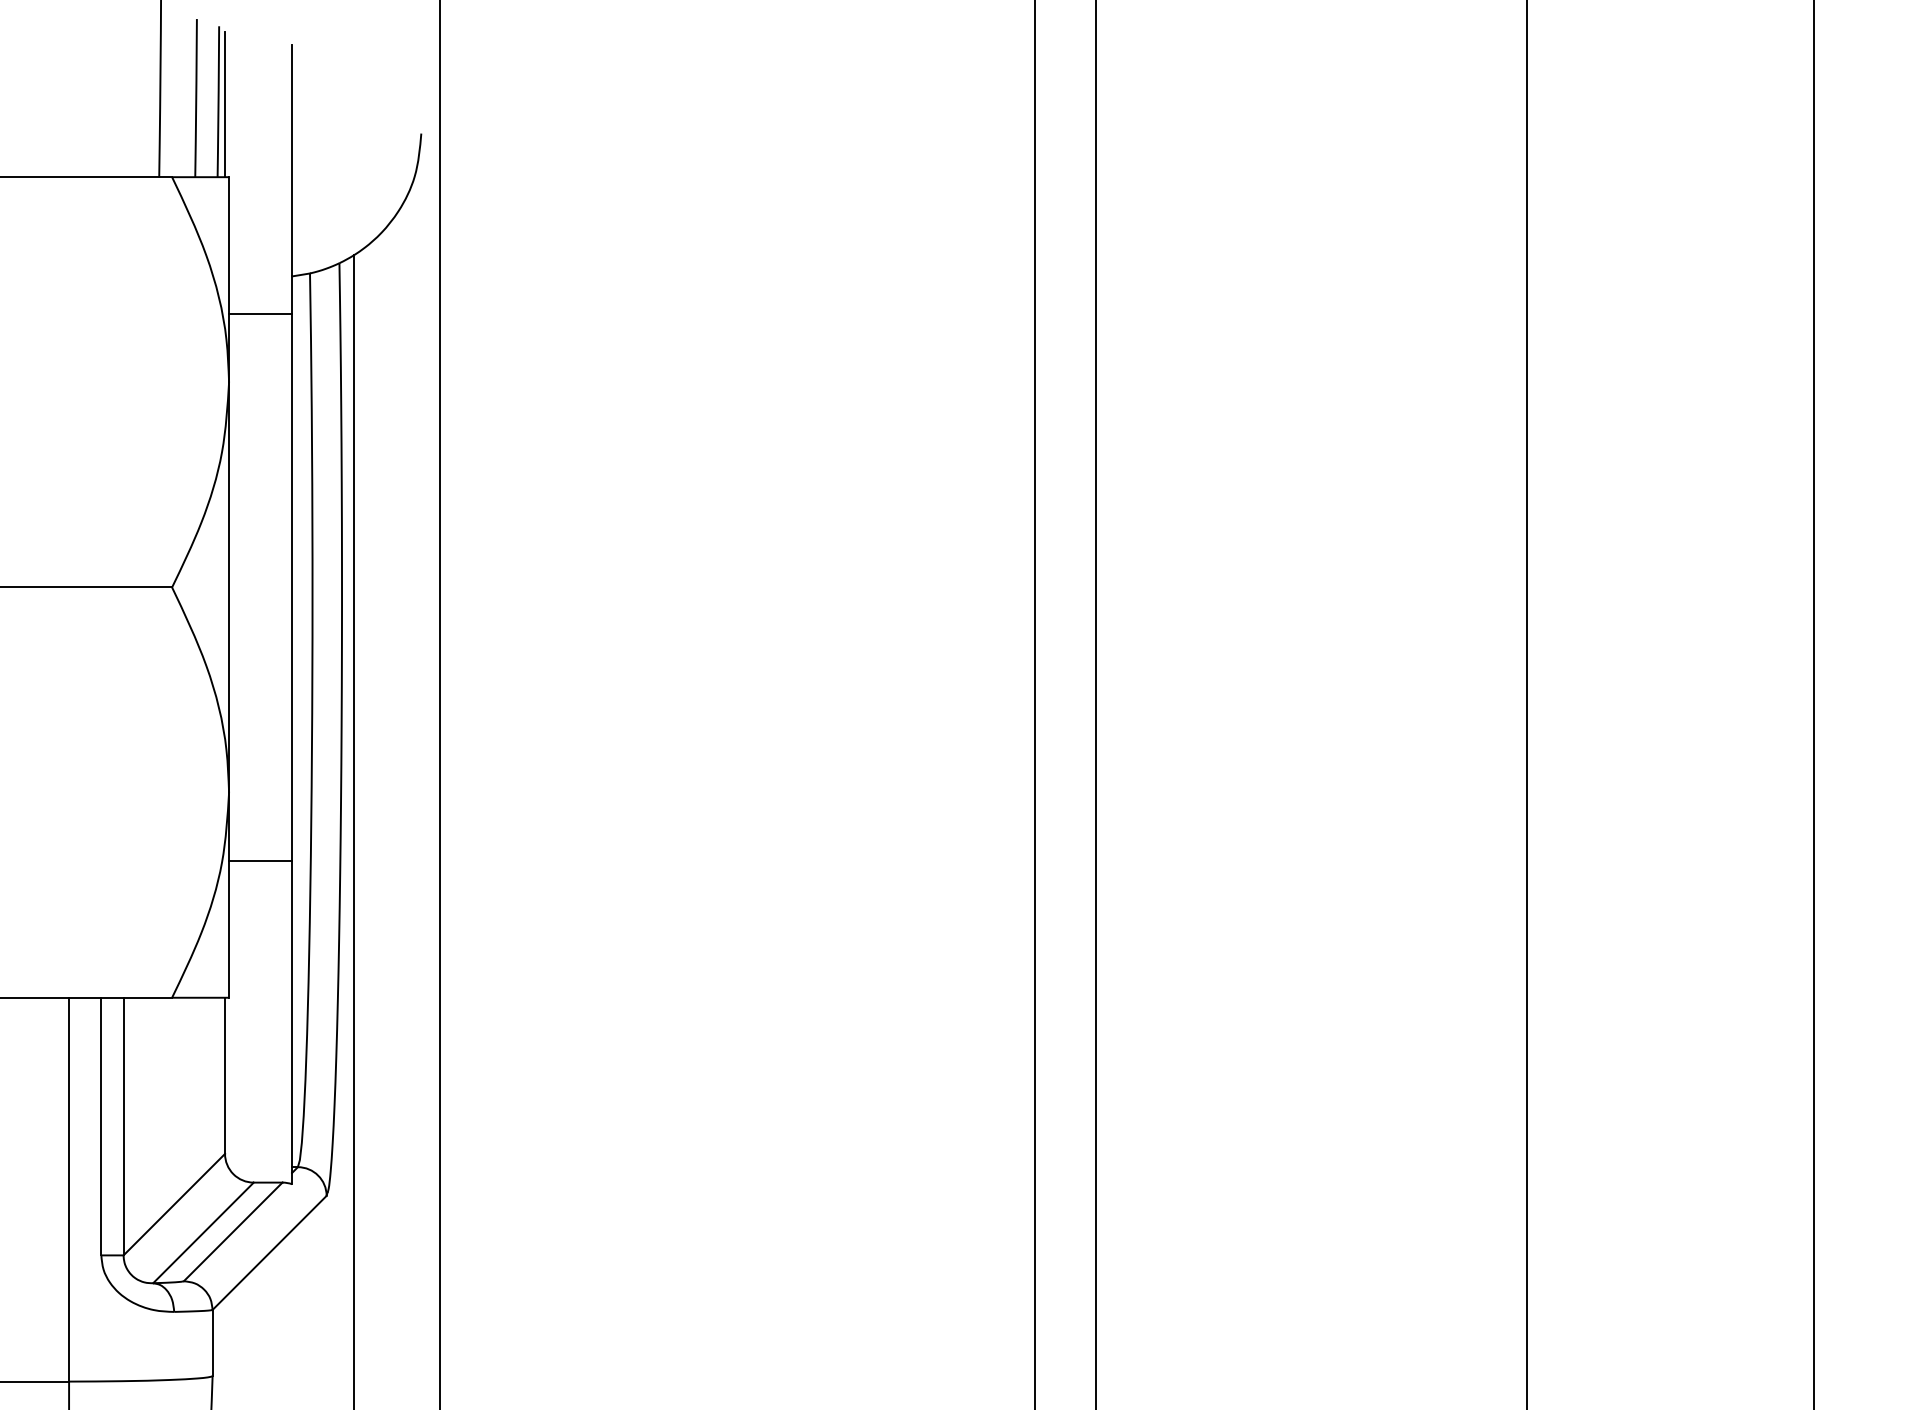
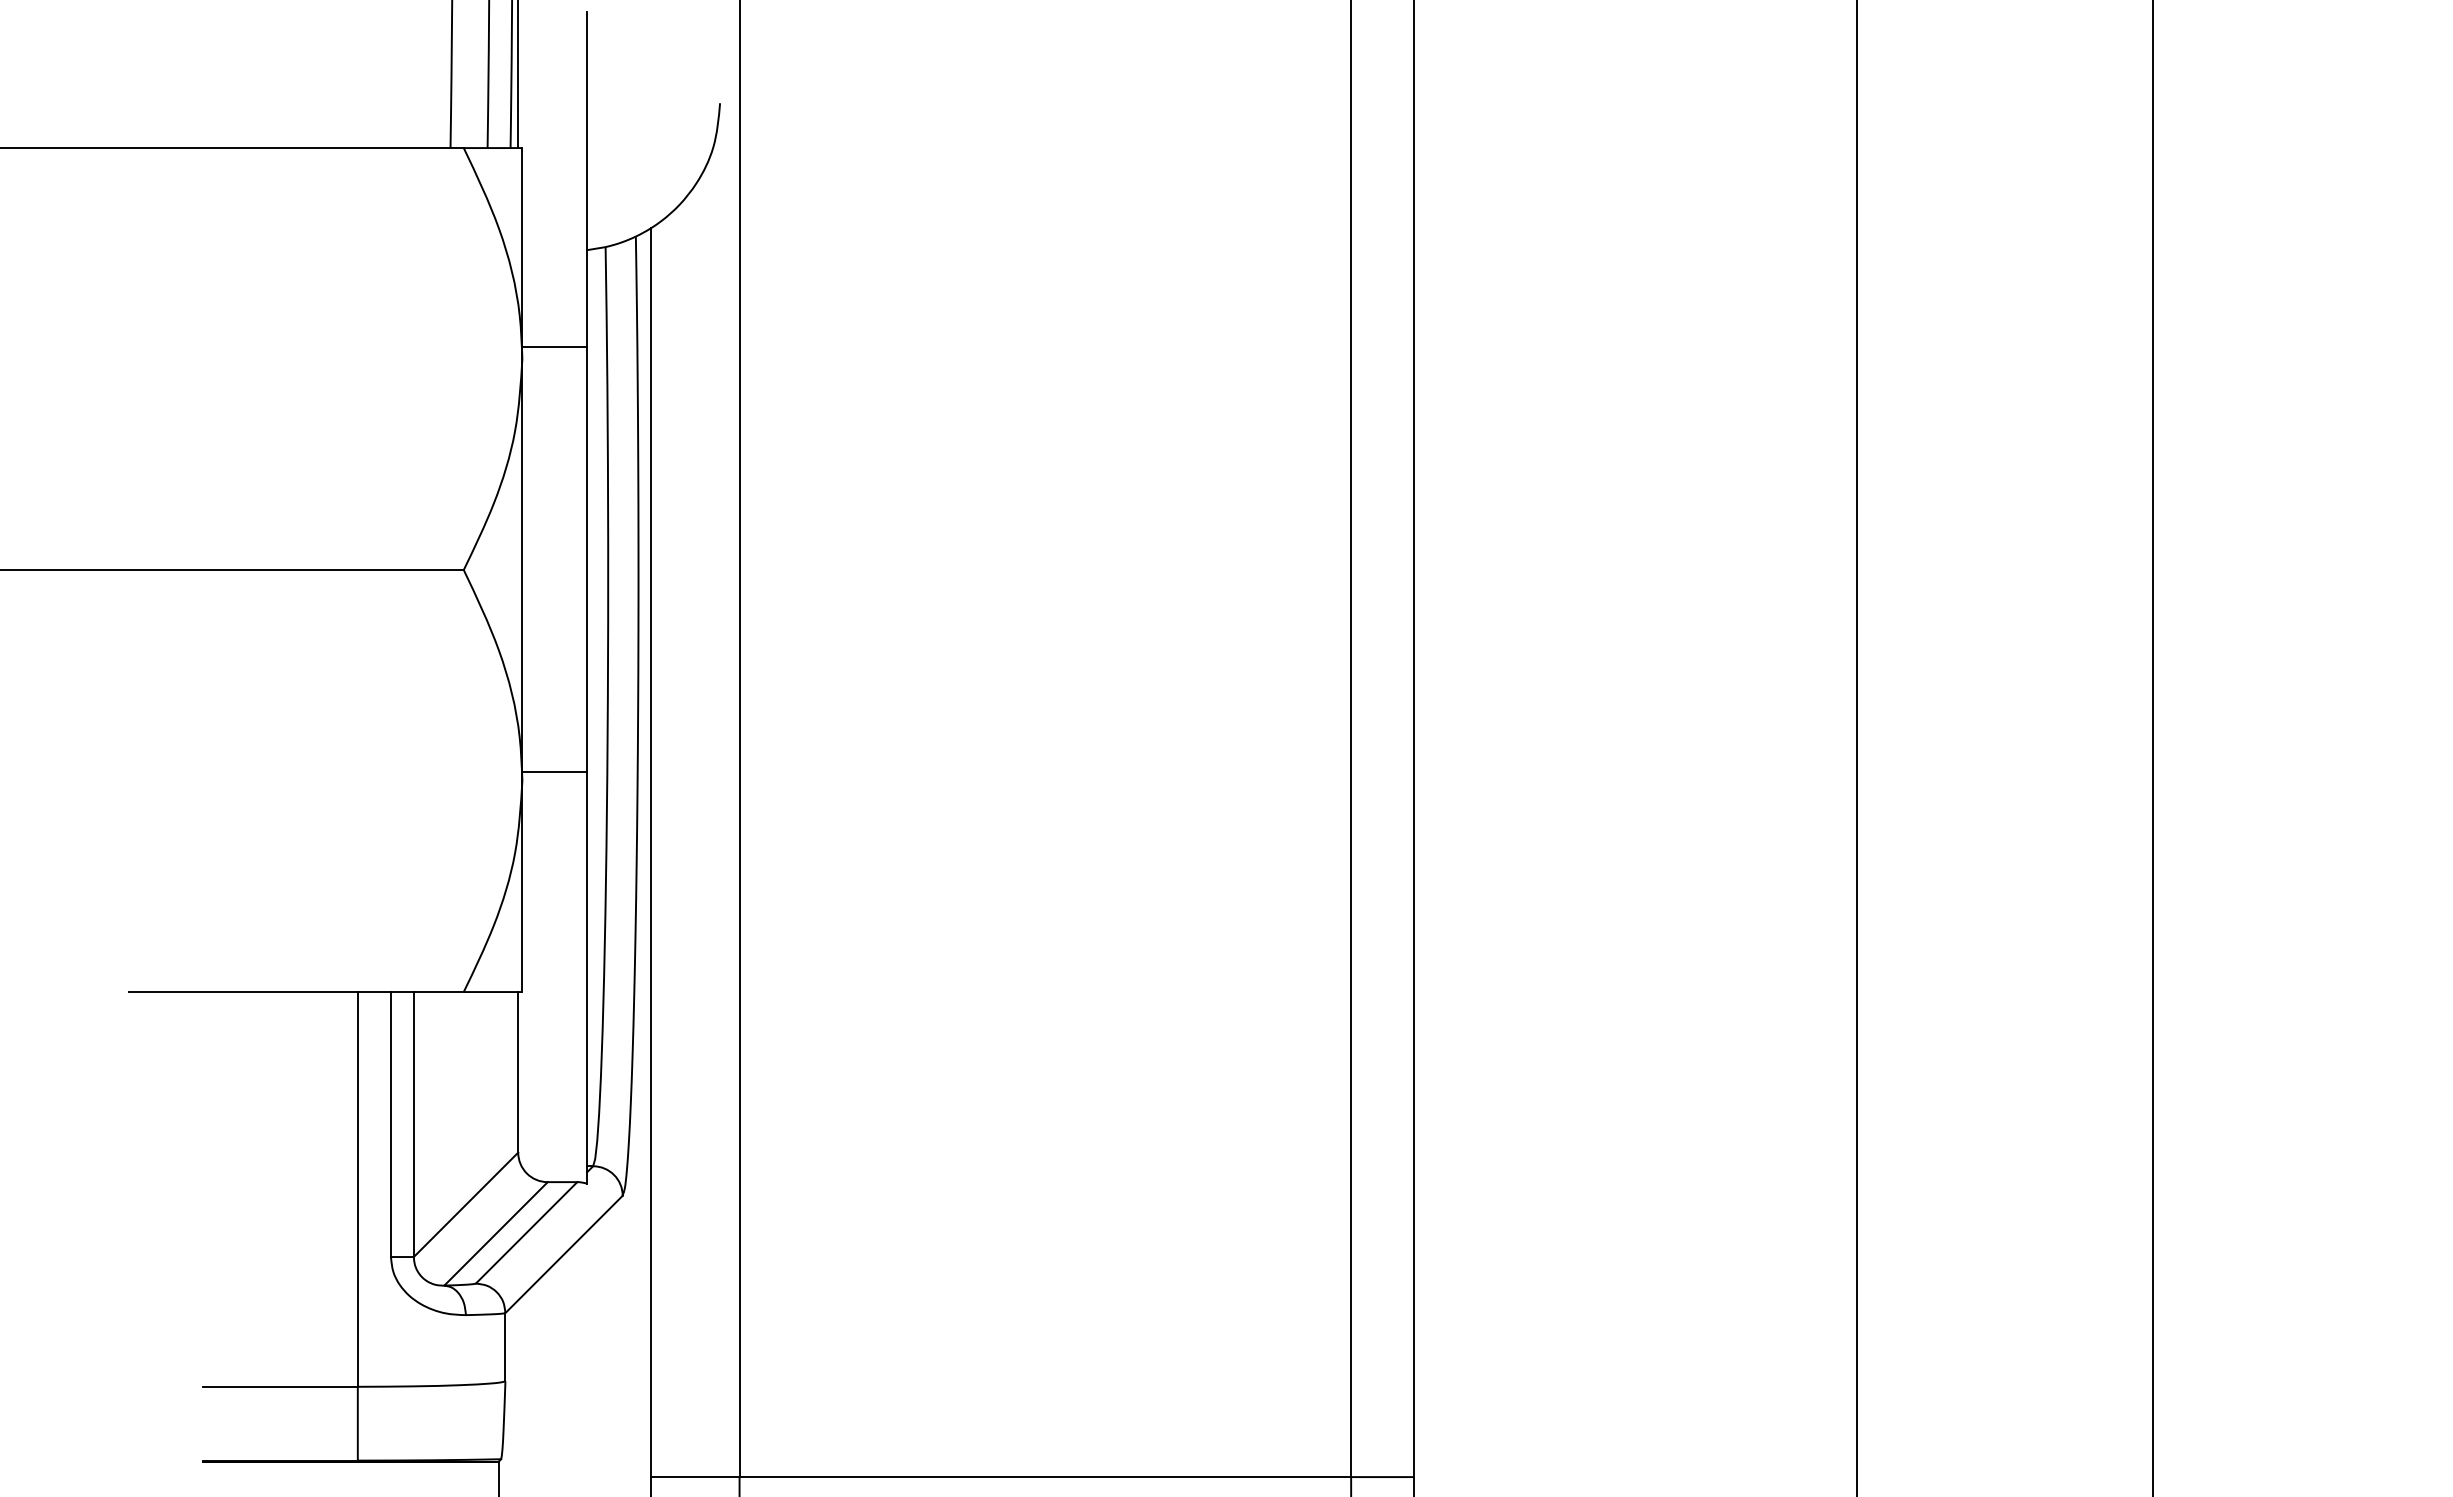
line: (260, 313) -> (554, 346), moved
line: (260, 861) -> (554, 772), moved

